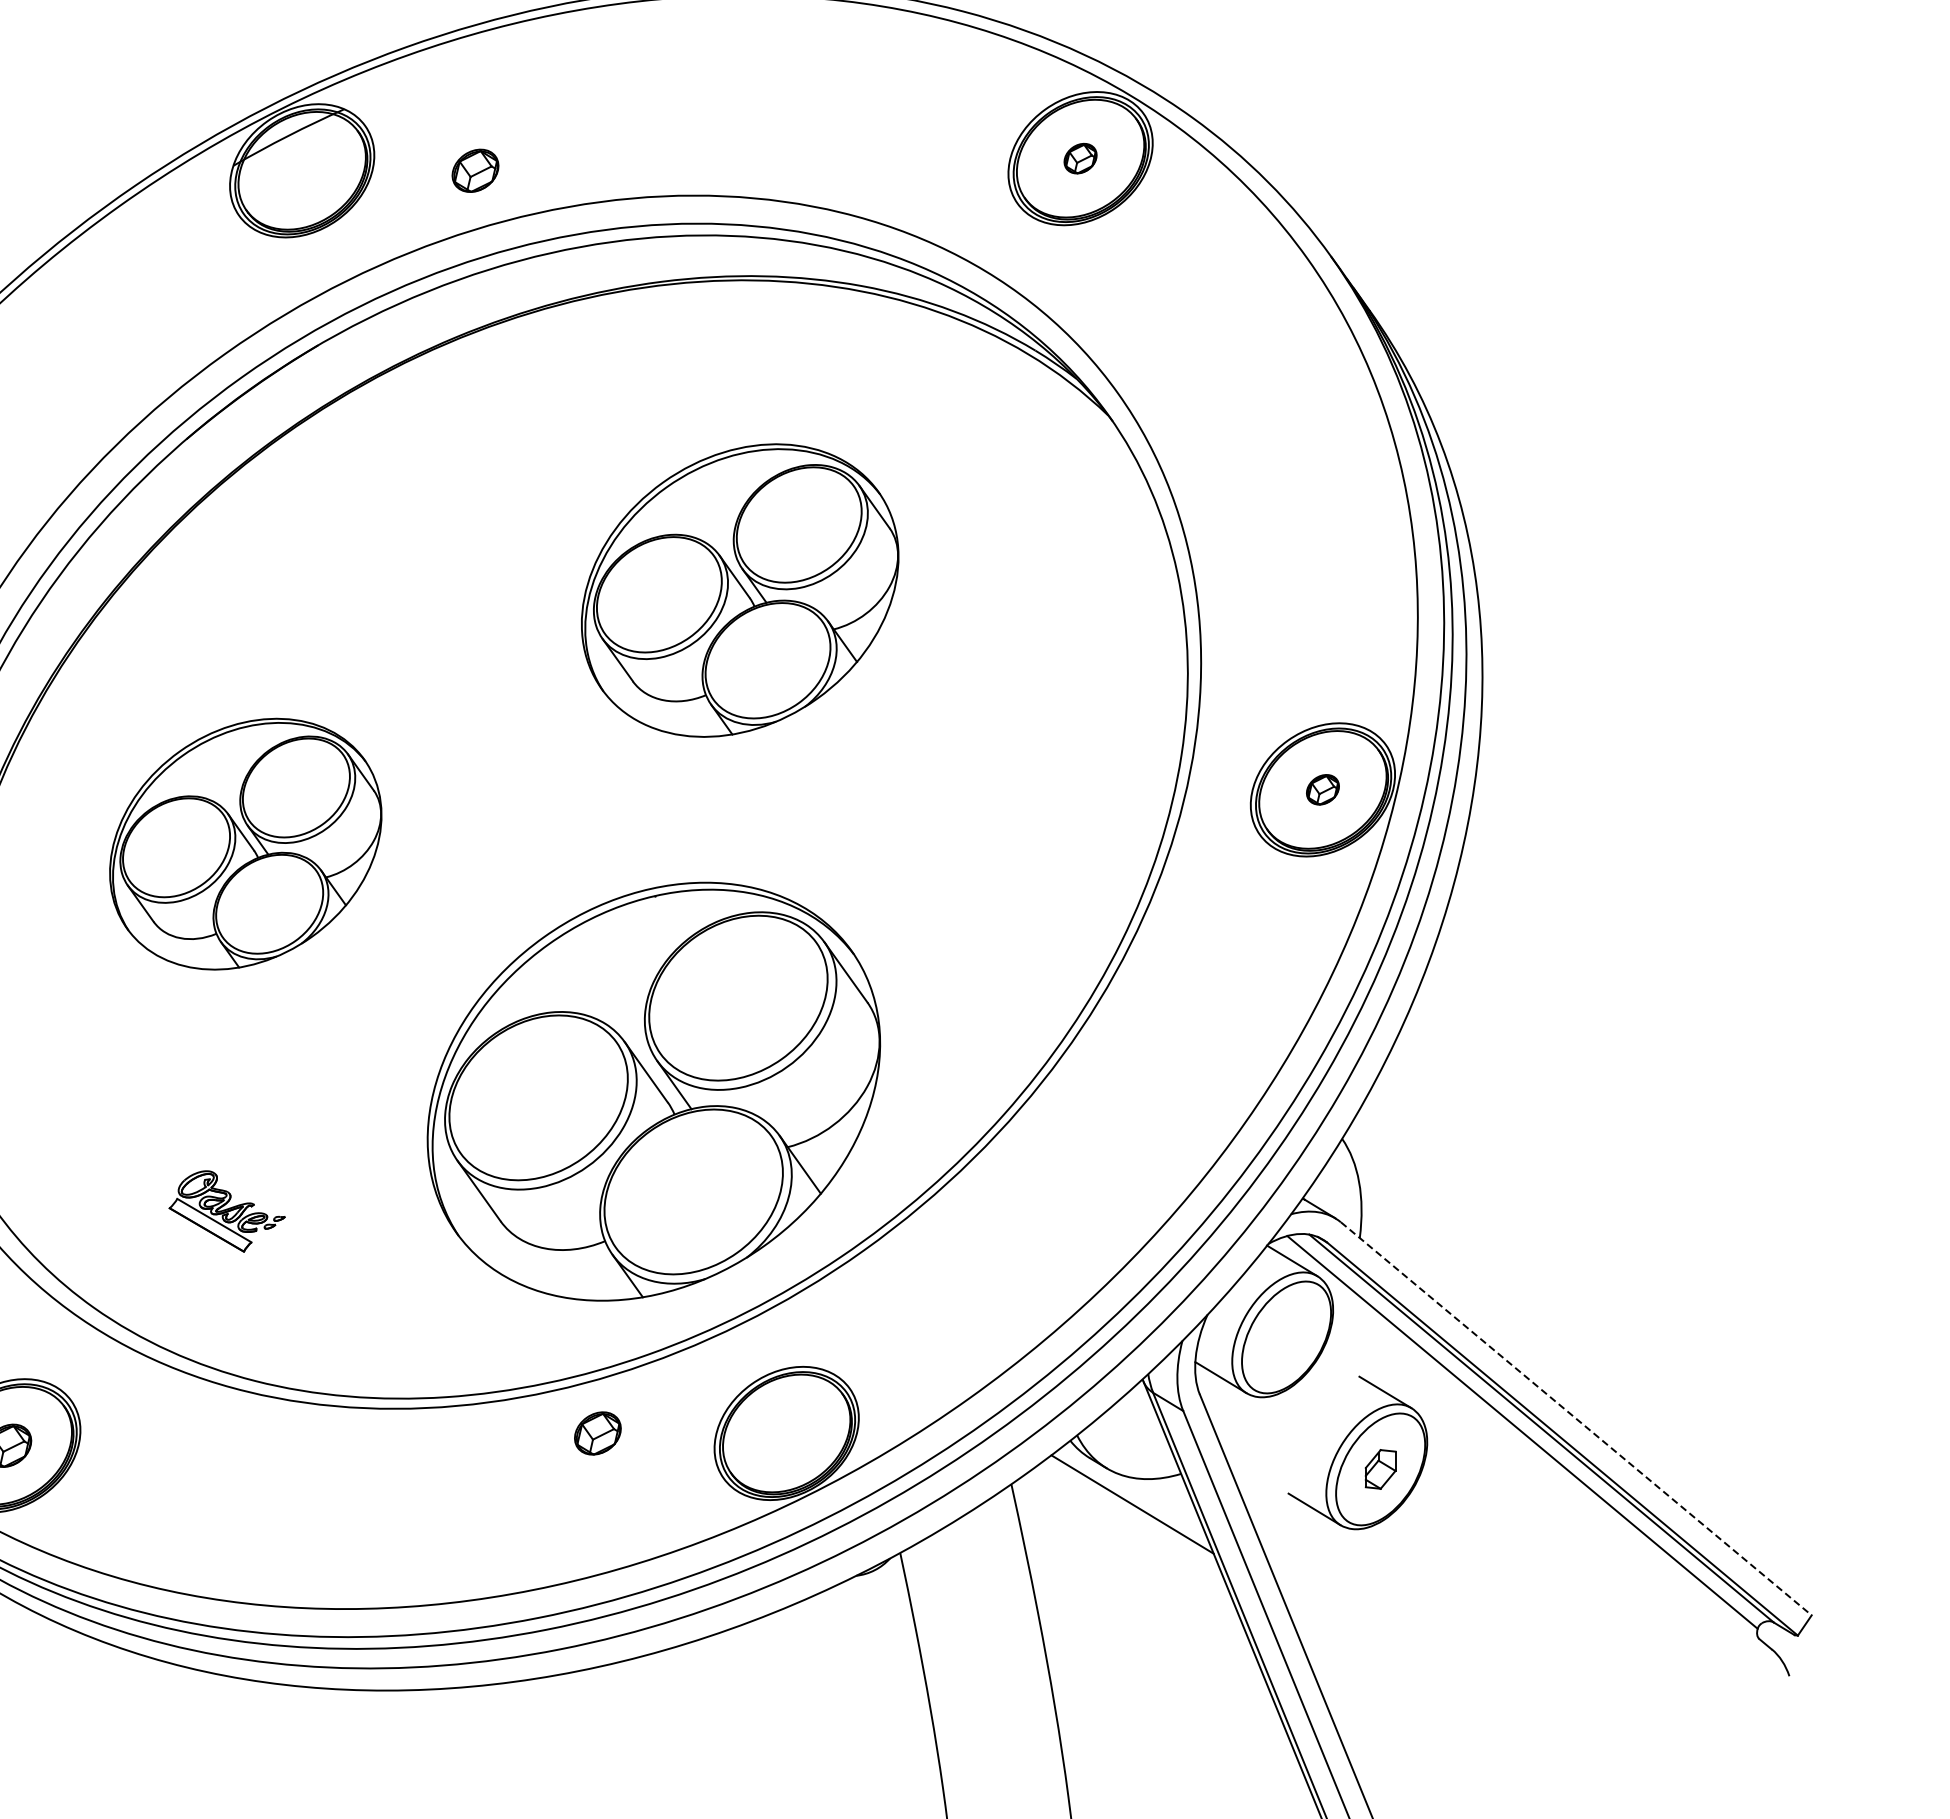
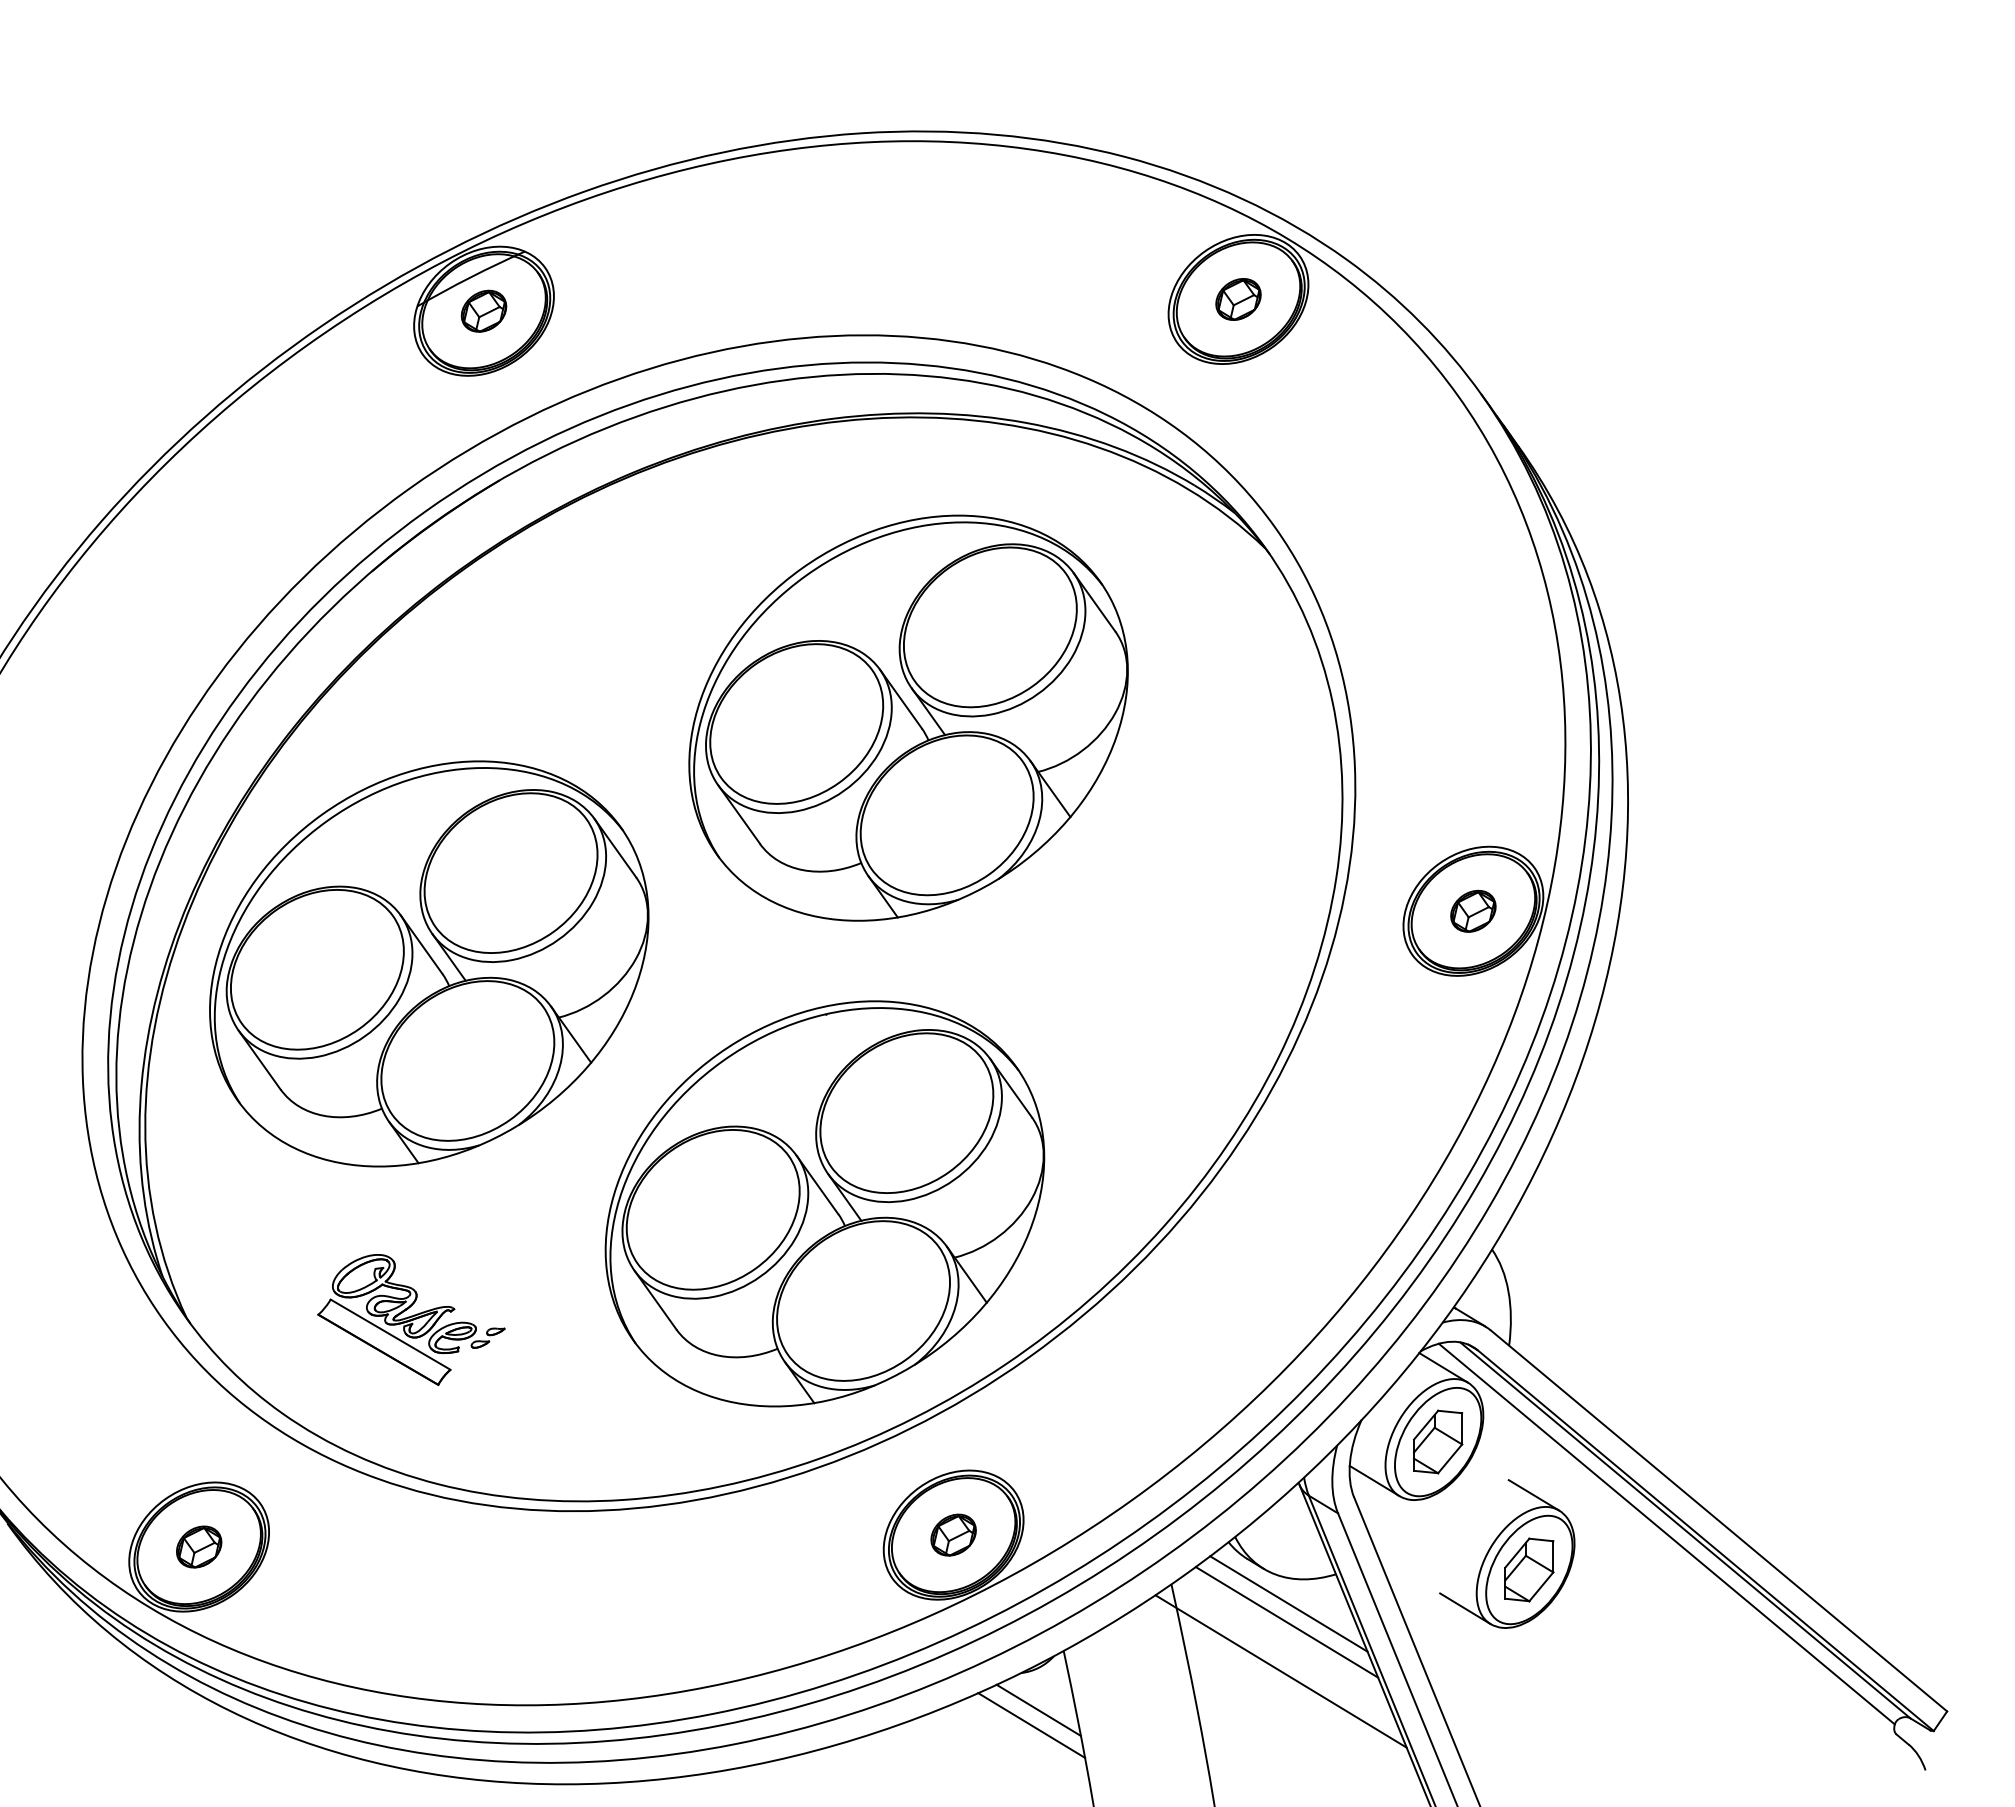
part: (1080, 158) -> (1238, 299), size x1.43
part: (474, 170) -> (483, 310), moved
part: (740, 589) -> (908, 717), size x1.43
part: (1323, 789) -> (1473, 910), size x1.43
part: (245, 843) -> (429, 963), size x1.67
part: (227, 1211) -> (411, 1319), size x1.67
part: (1286, 1336) -> (1438, 1441), added
line: (1576, 1419) -> (1719, 1521), dashed -> solid
part: (597, 1432) -> (953, 1534), moved
part: (1380, 1468) -> (1529, 1569), size x1.67
line: (1130, 1523) -> (1286, 1622), added
line: (1123, 1574) -> (1280, 1671), added
line: (874, 1613) -> (1038, 1709), added
line: (867, 1629) -> (1031, 1725), added

